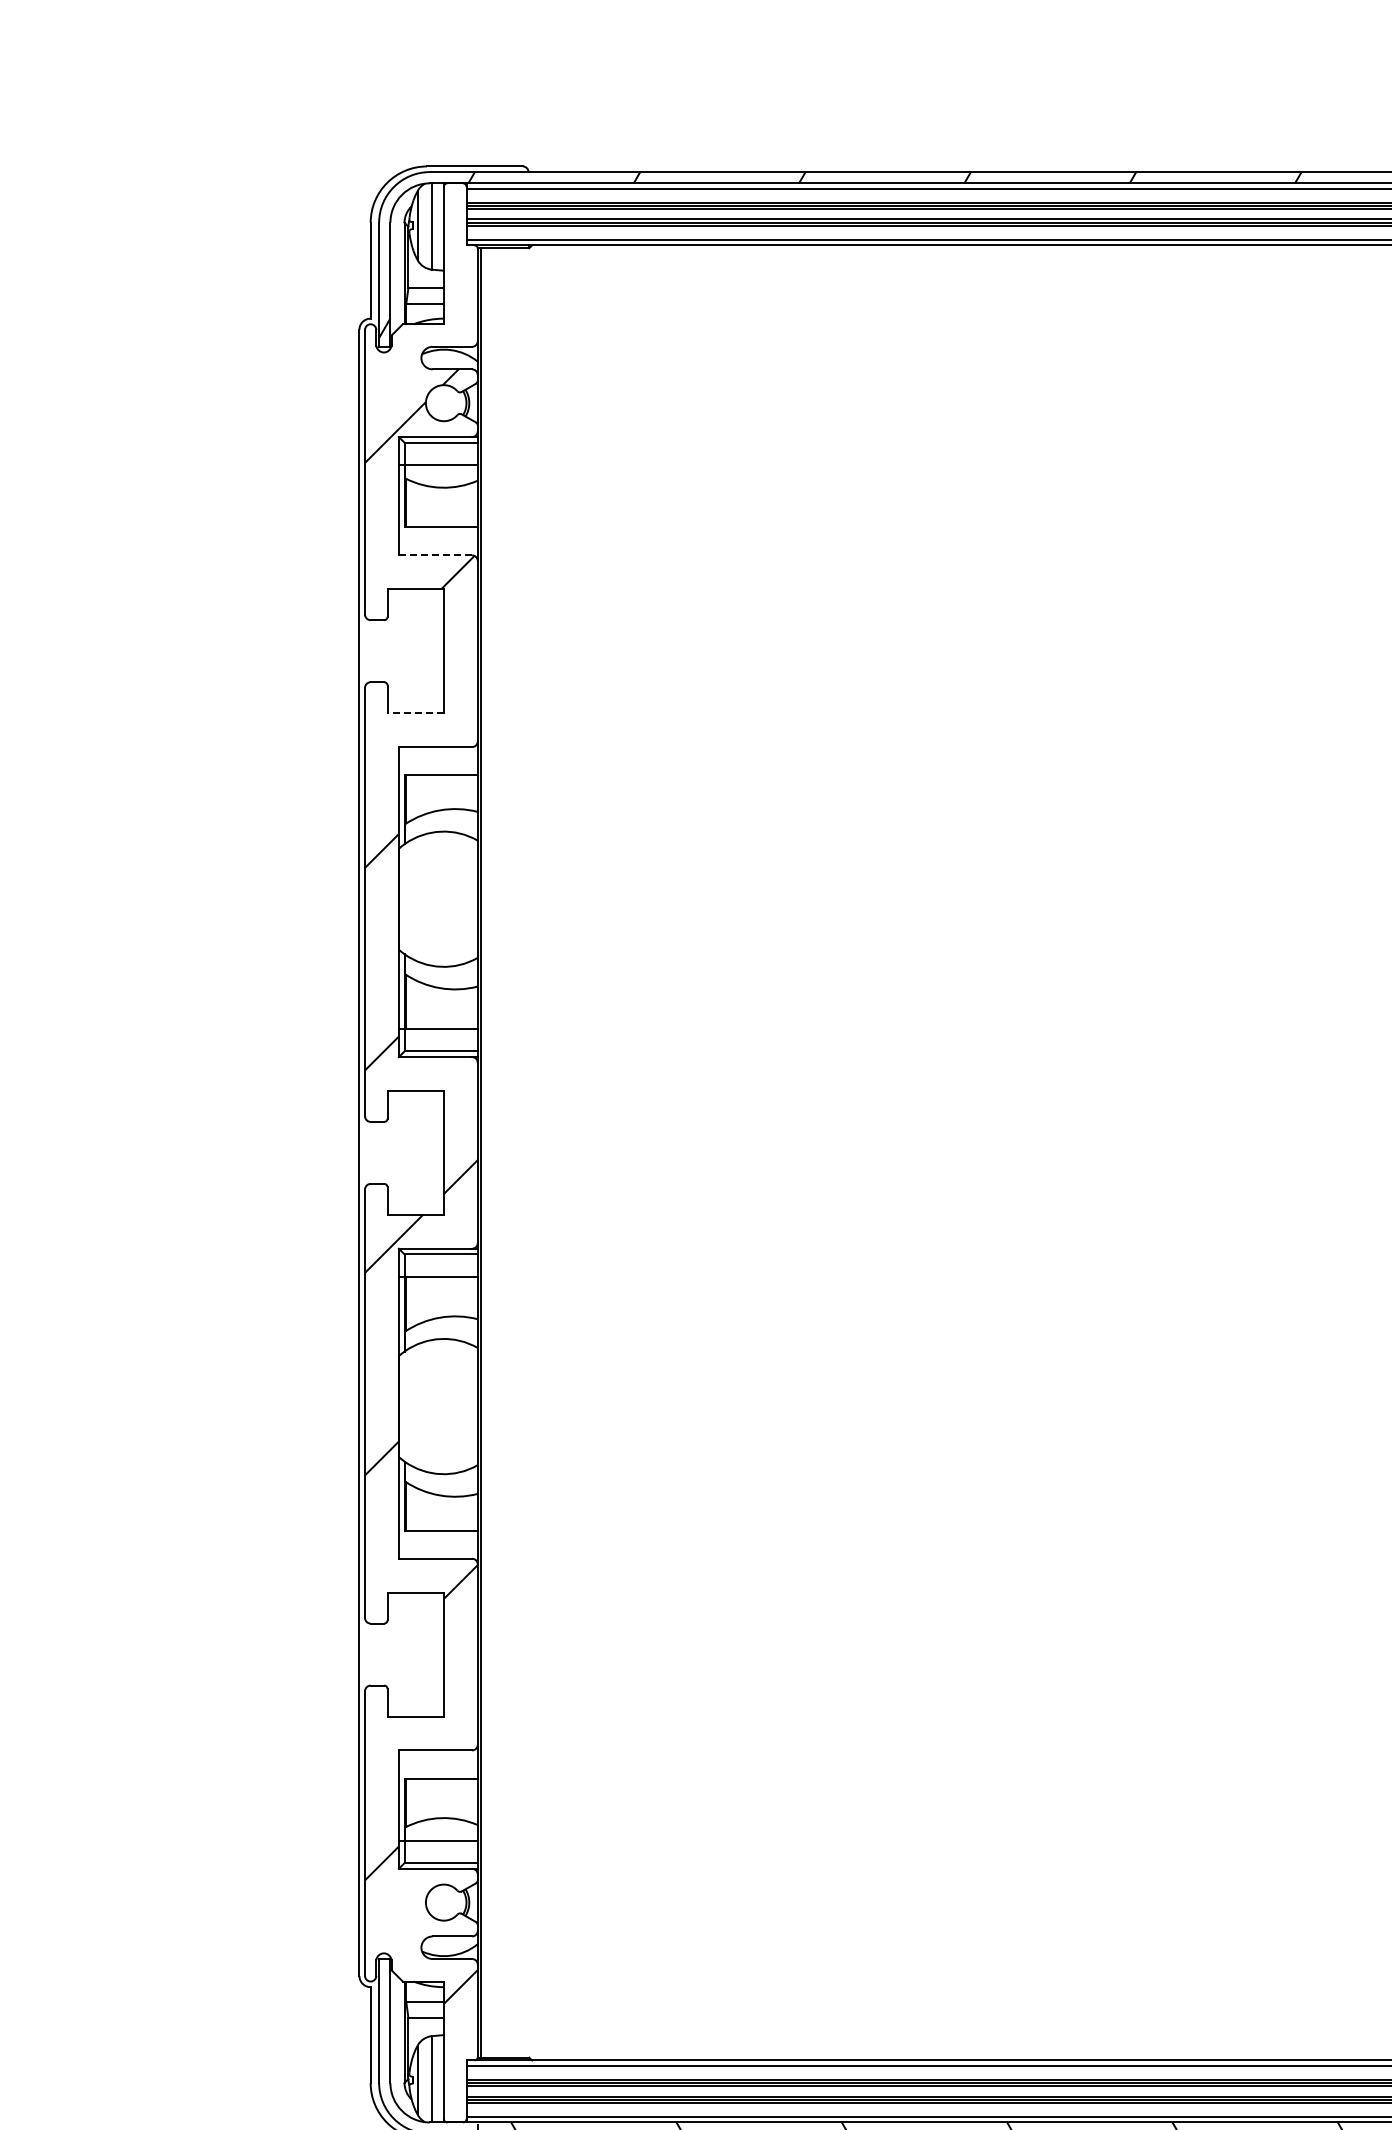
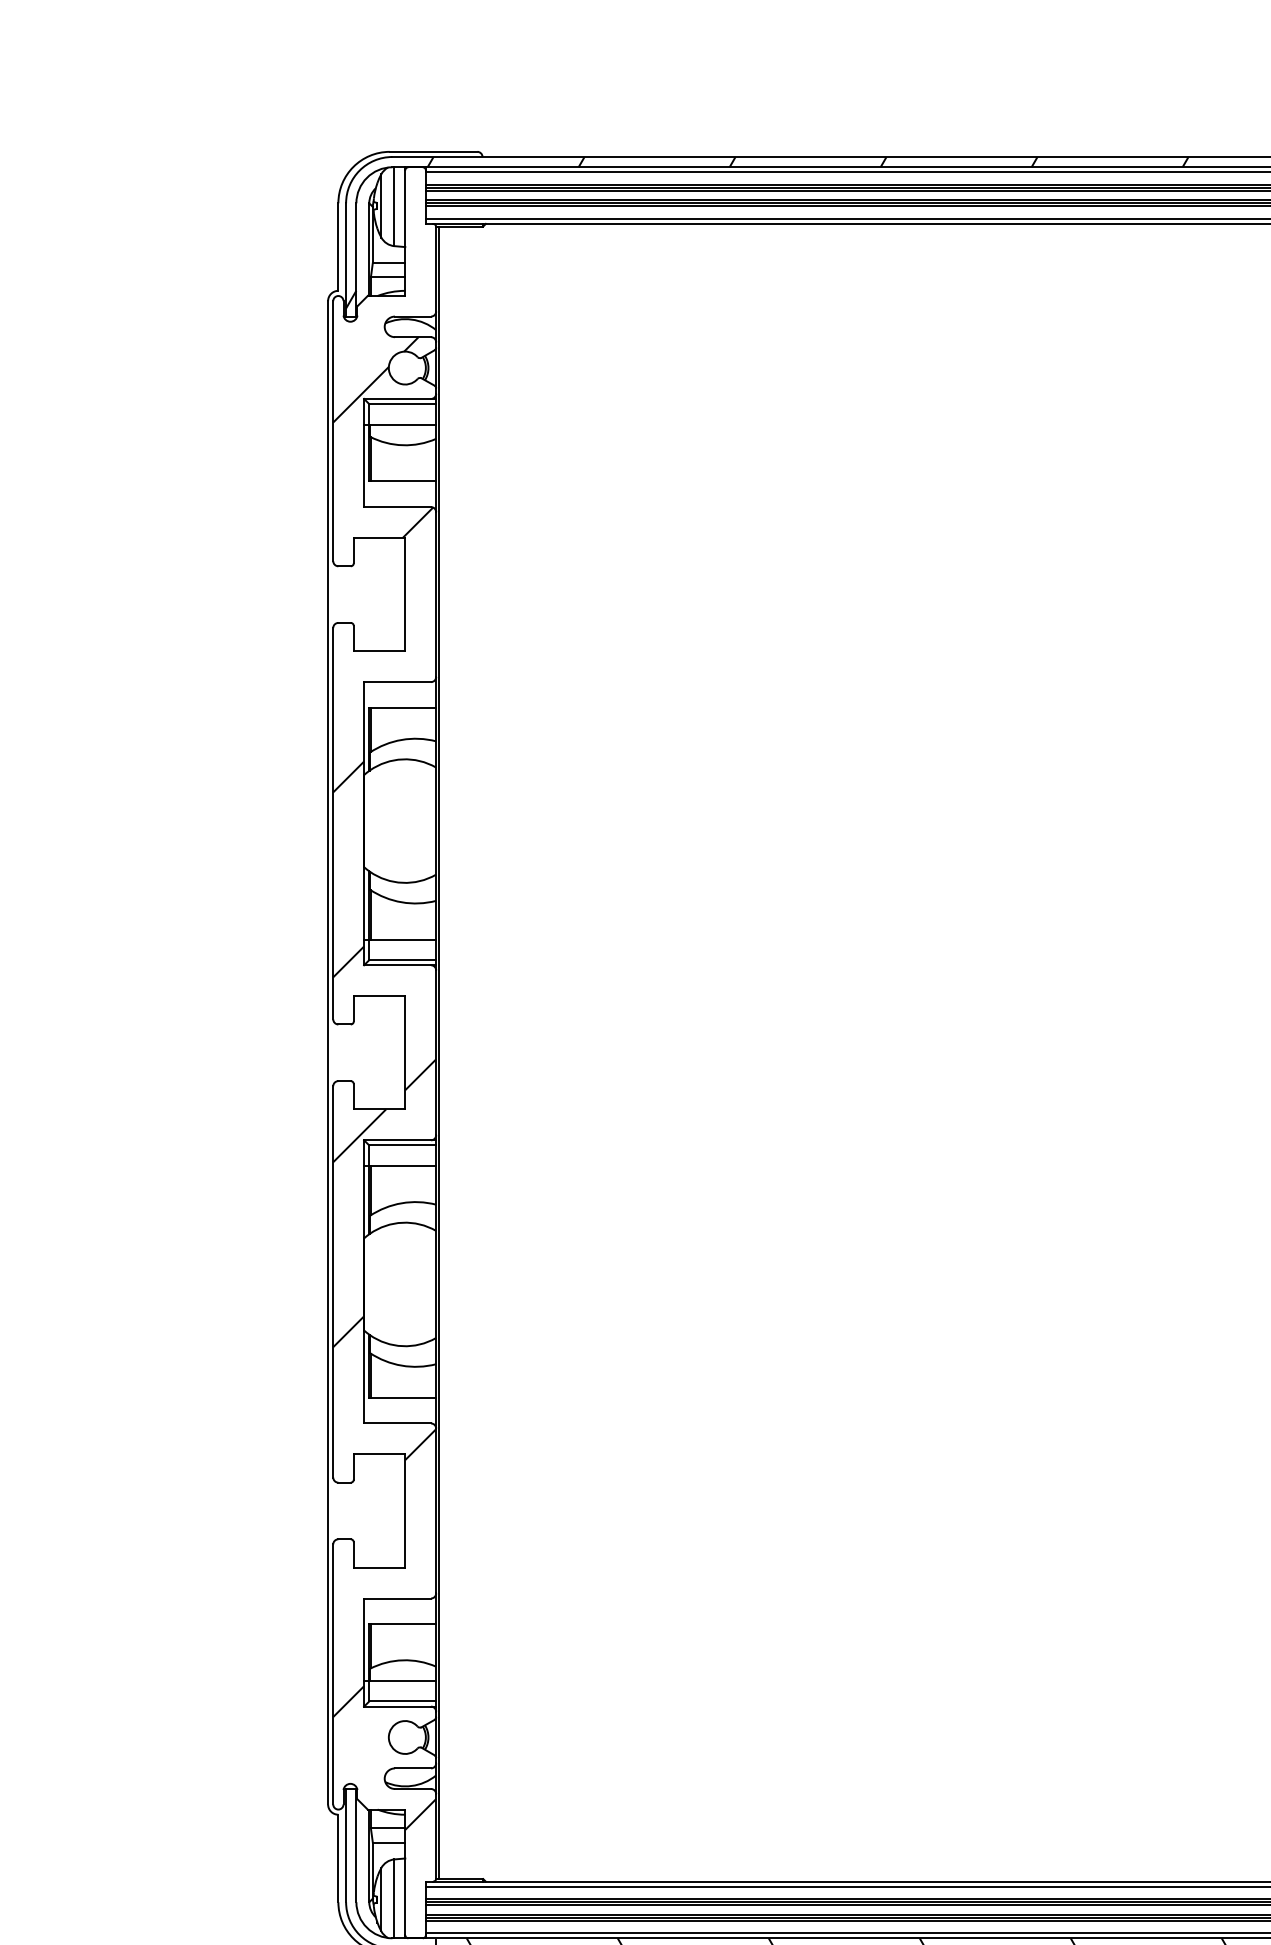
line: (435, 555) -> (397, 507), dashed -> solid
line: (415, 713) -> (379, 651), dashed -> solid

